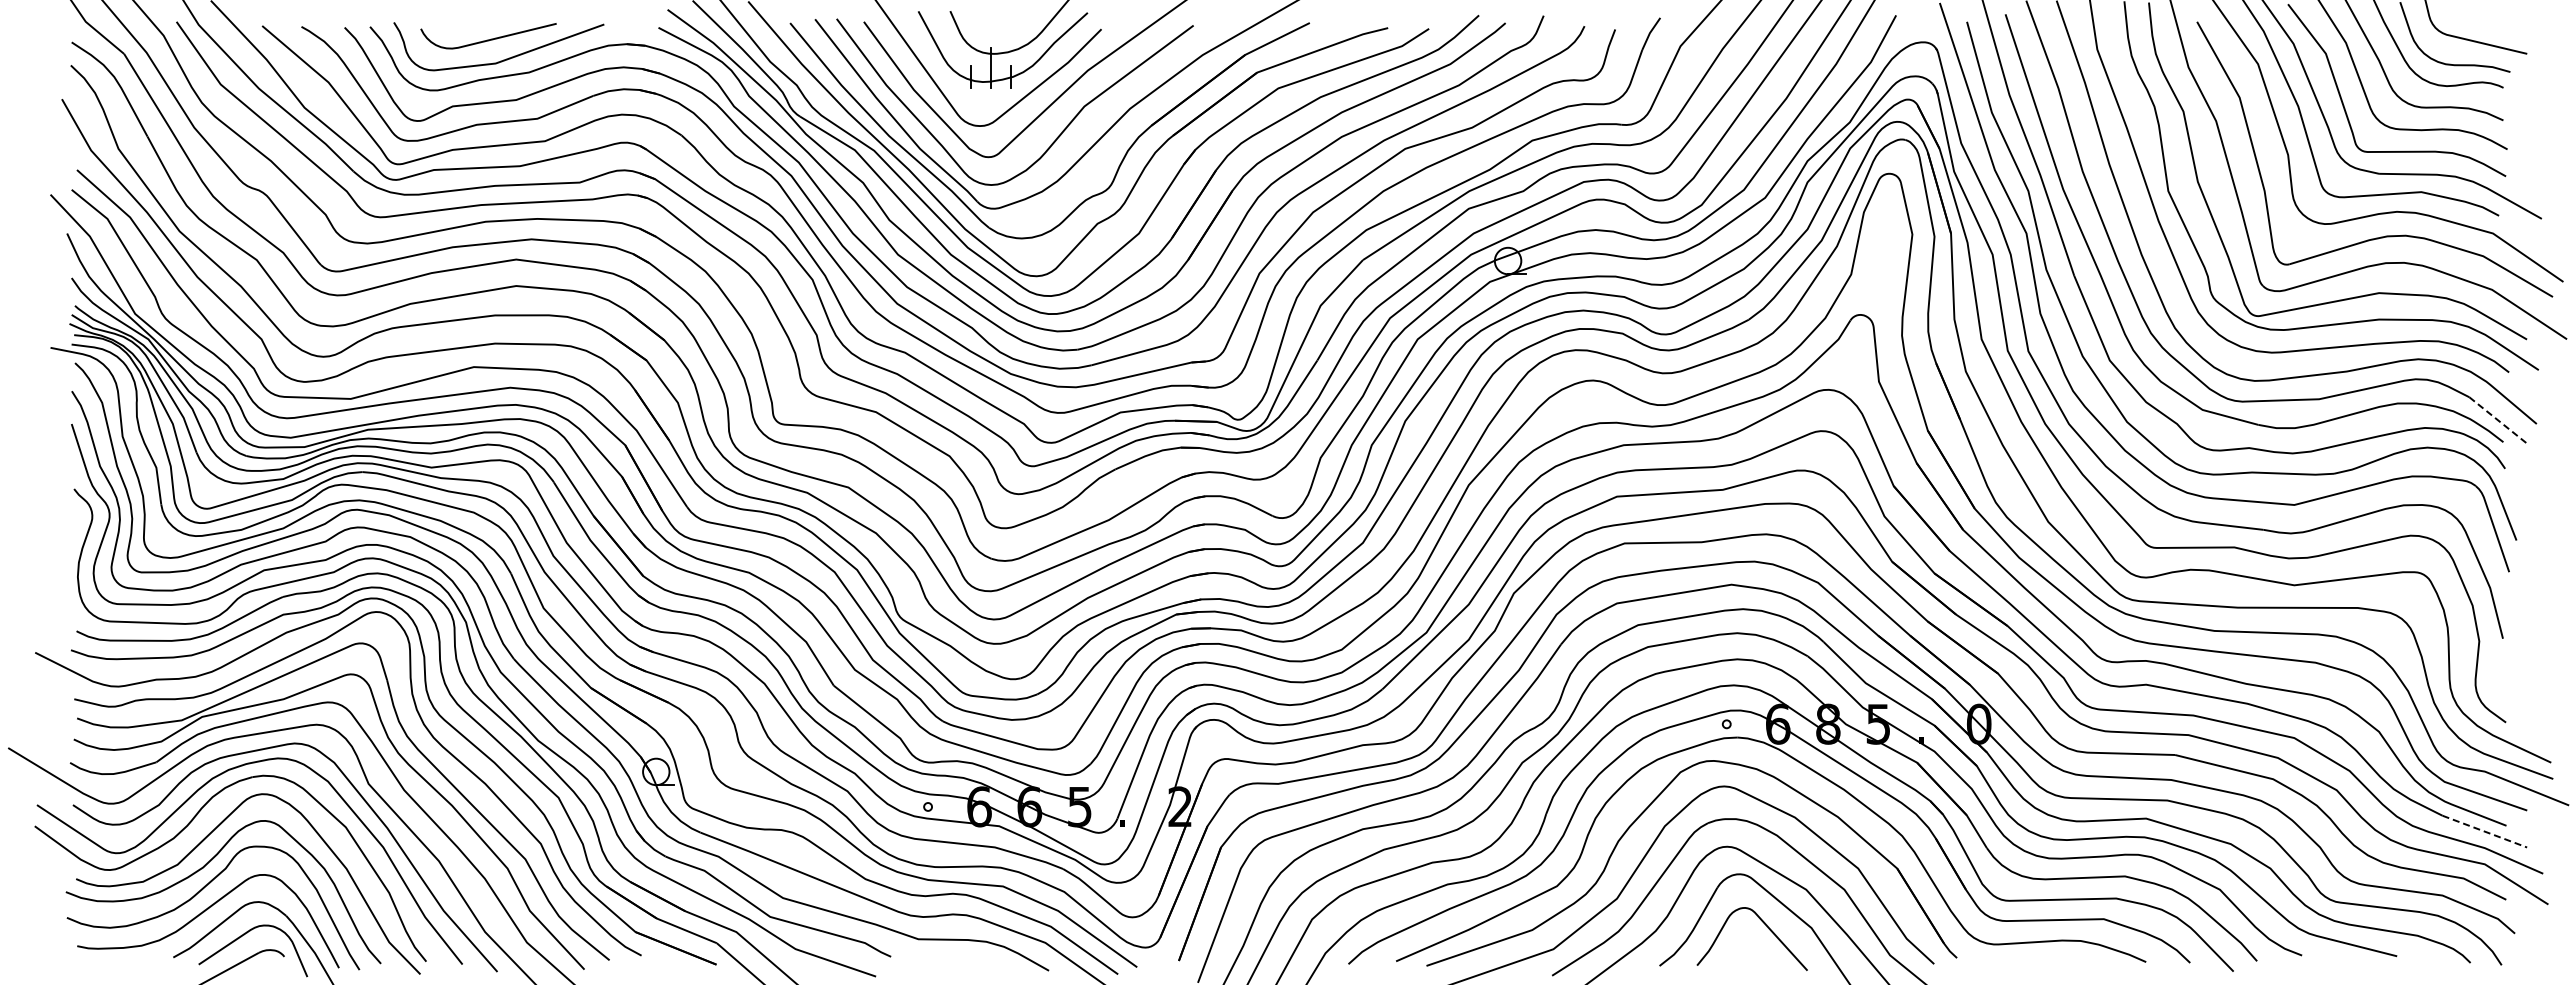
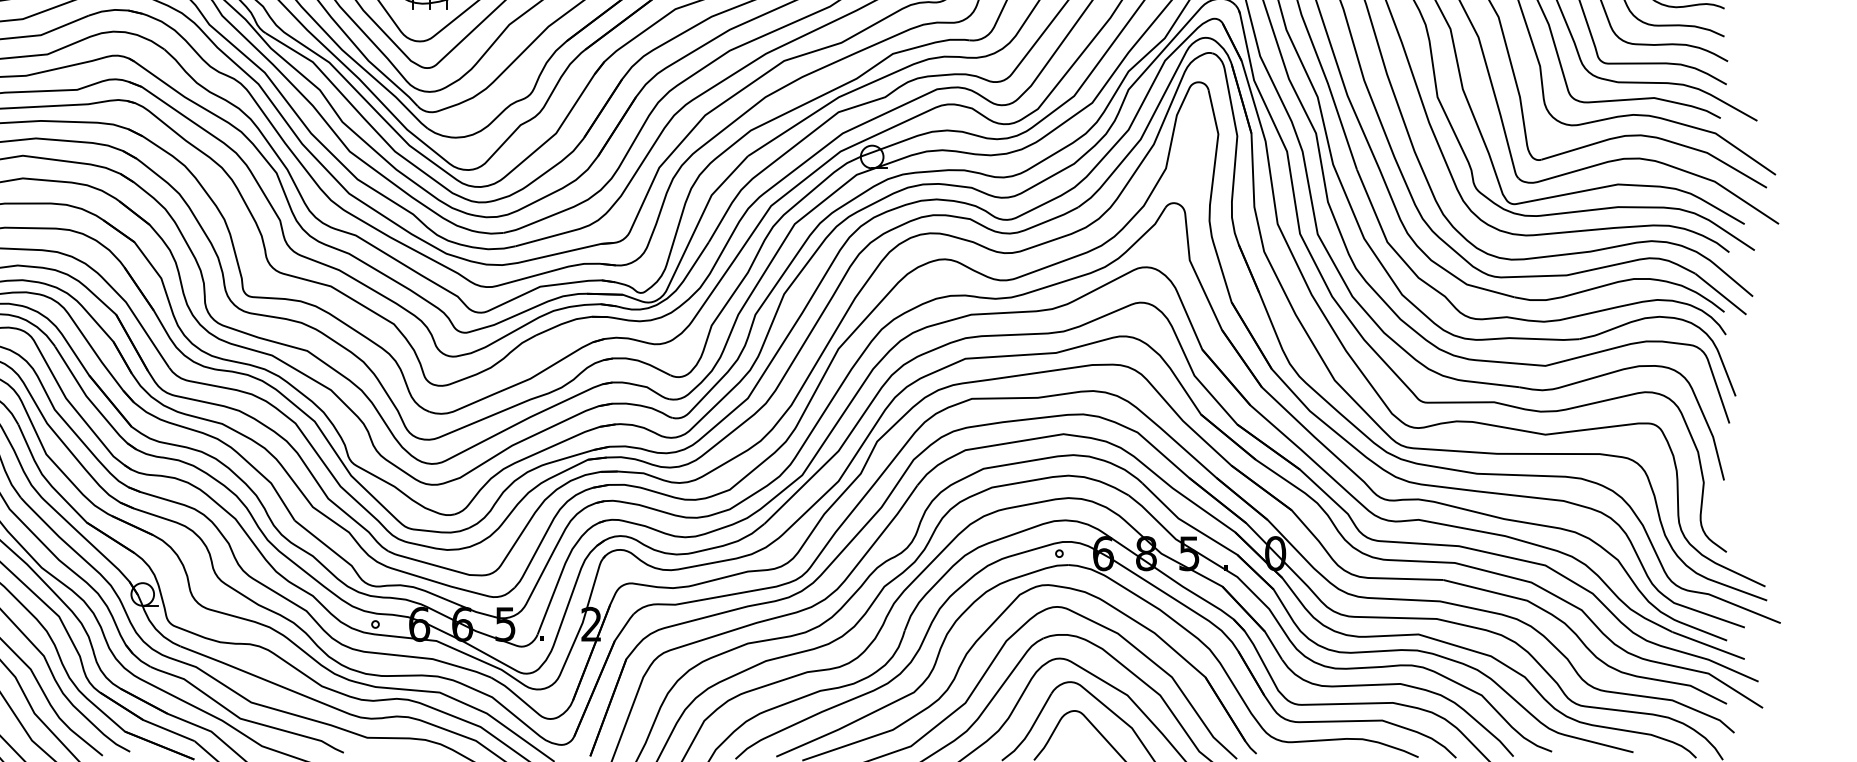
line: (2499, 421) -> (1721, 294), dashed -> solid
line: (2485, 831) -> (1709, 645), dashed -> solid

